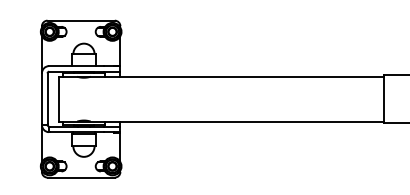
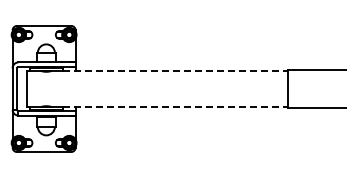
line: (244, 76) -> (175, 70), solid -> dashed
line: (244, 122) -> (175, 107), solid -> dashed

